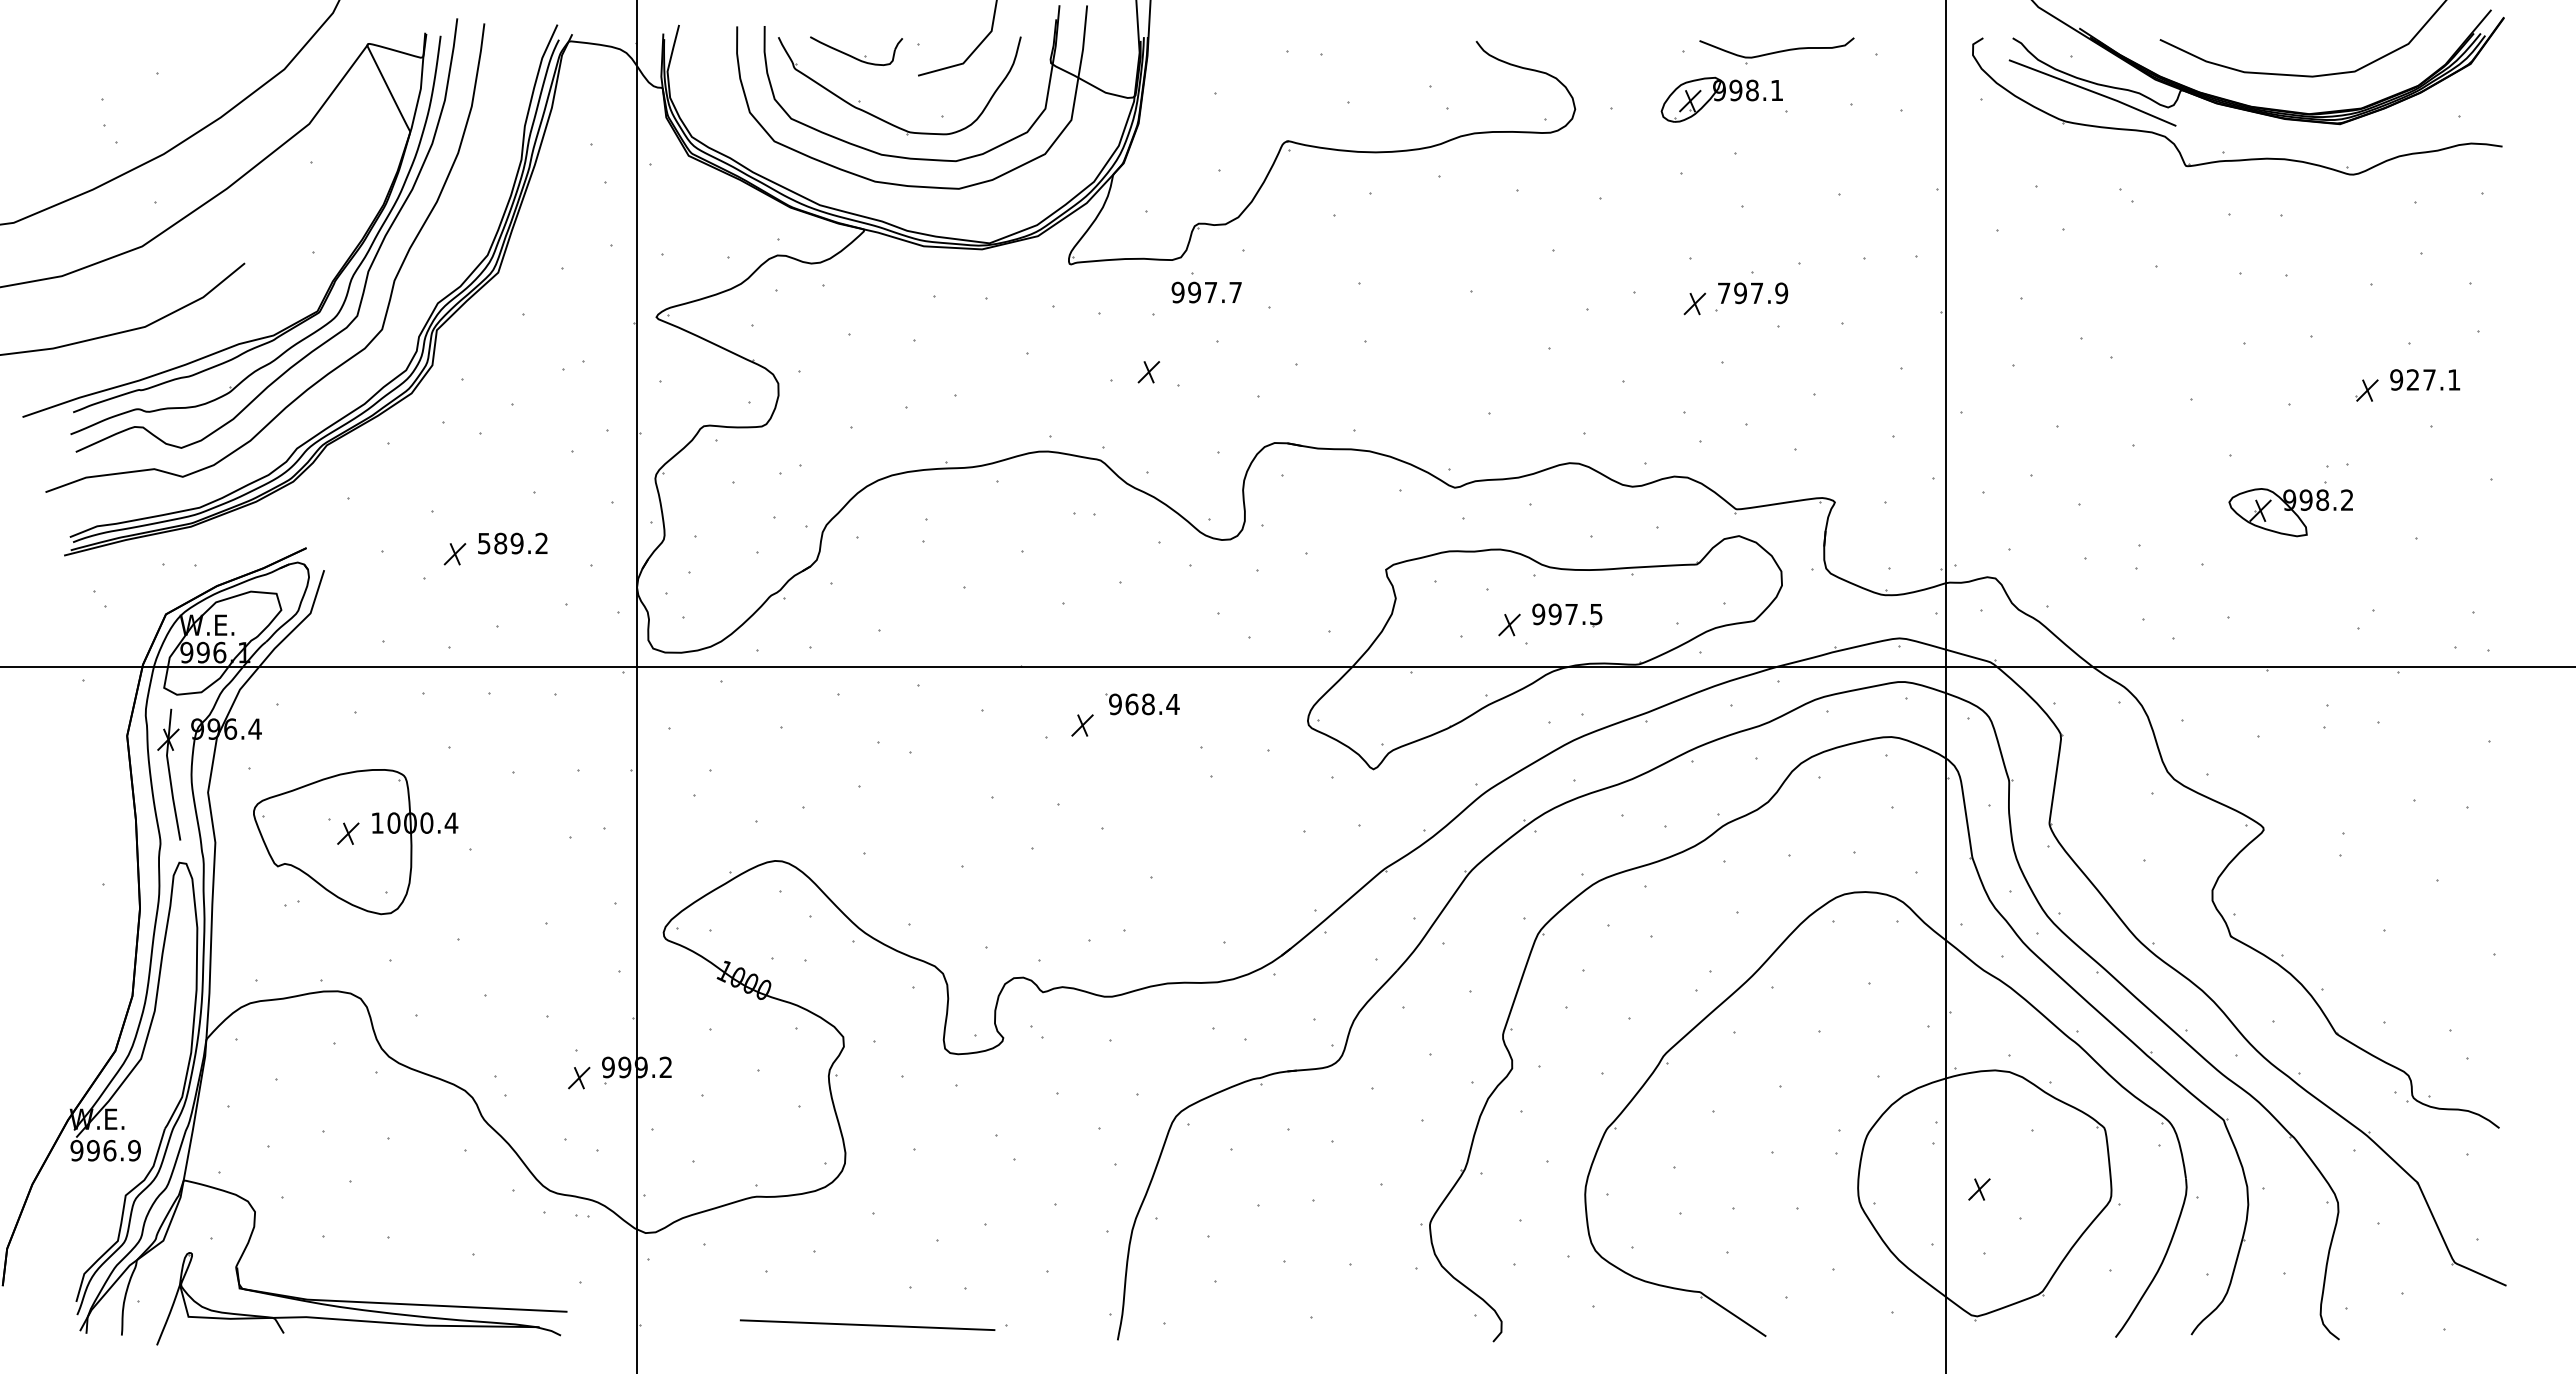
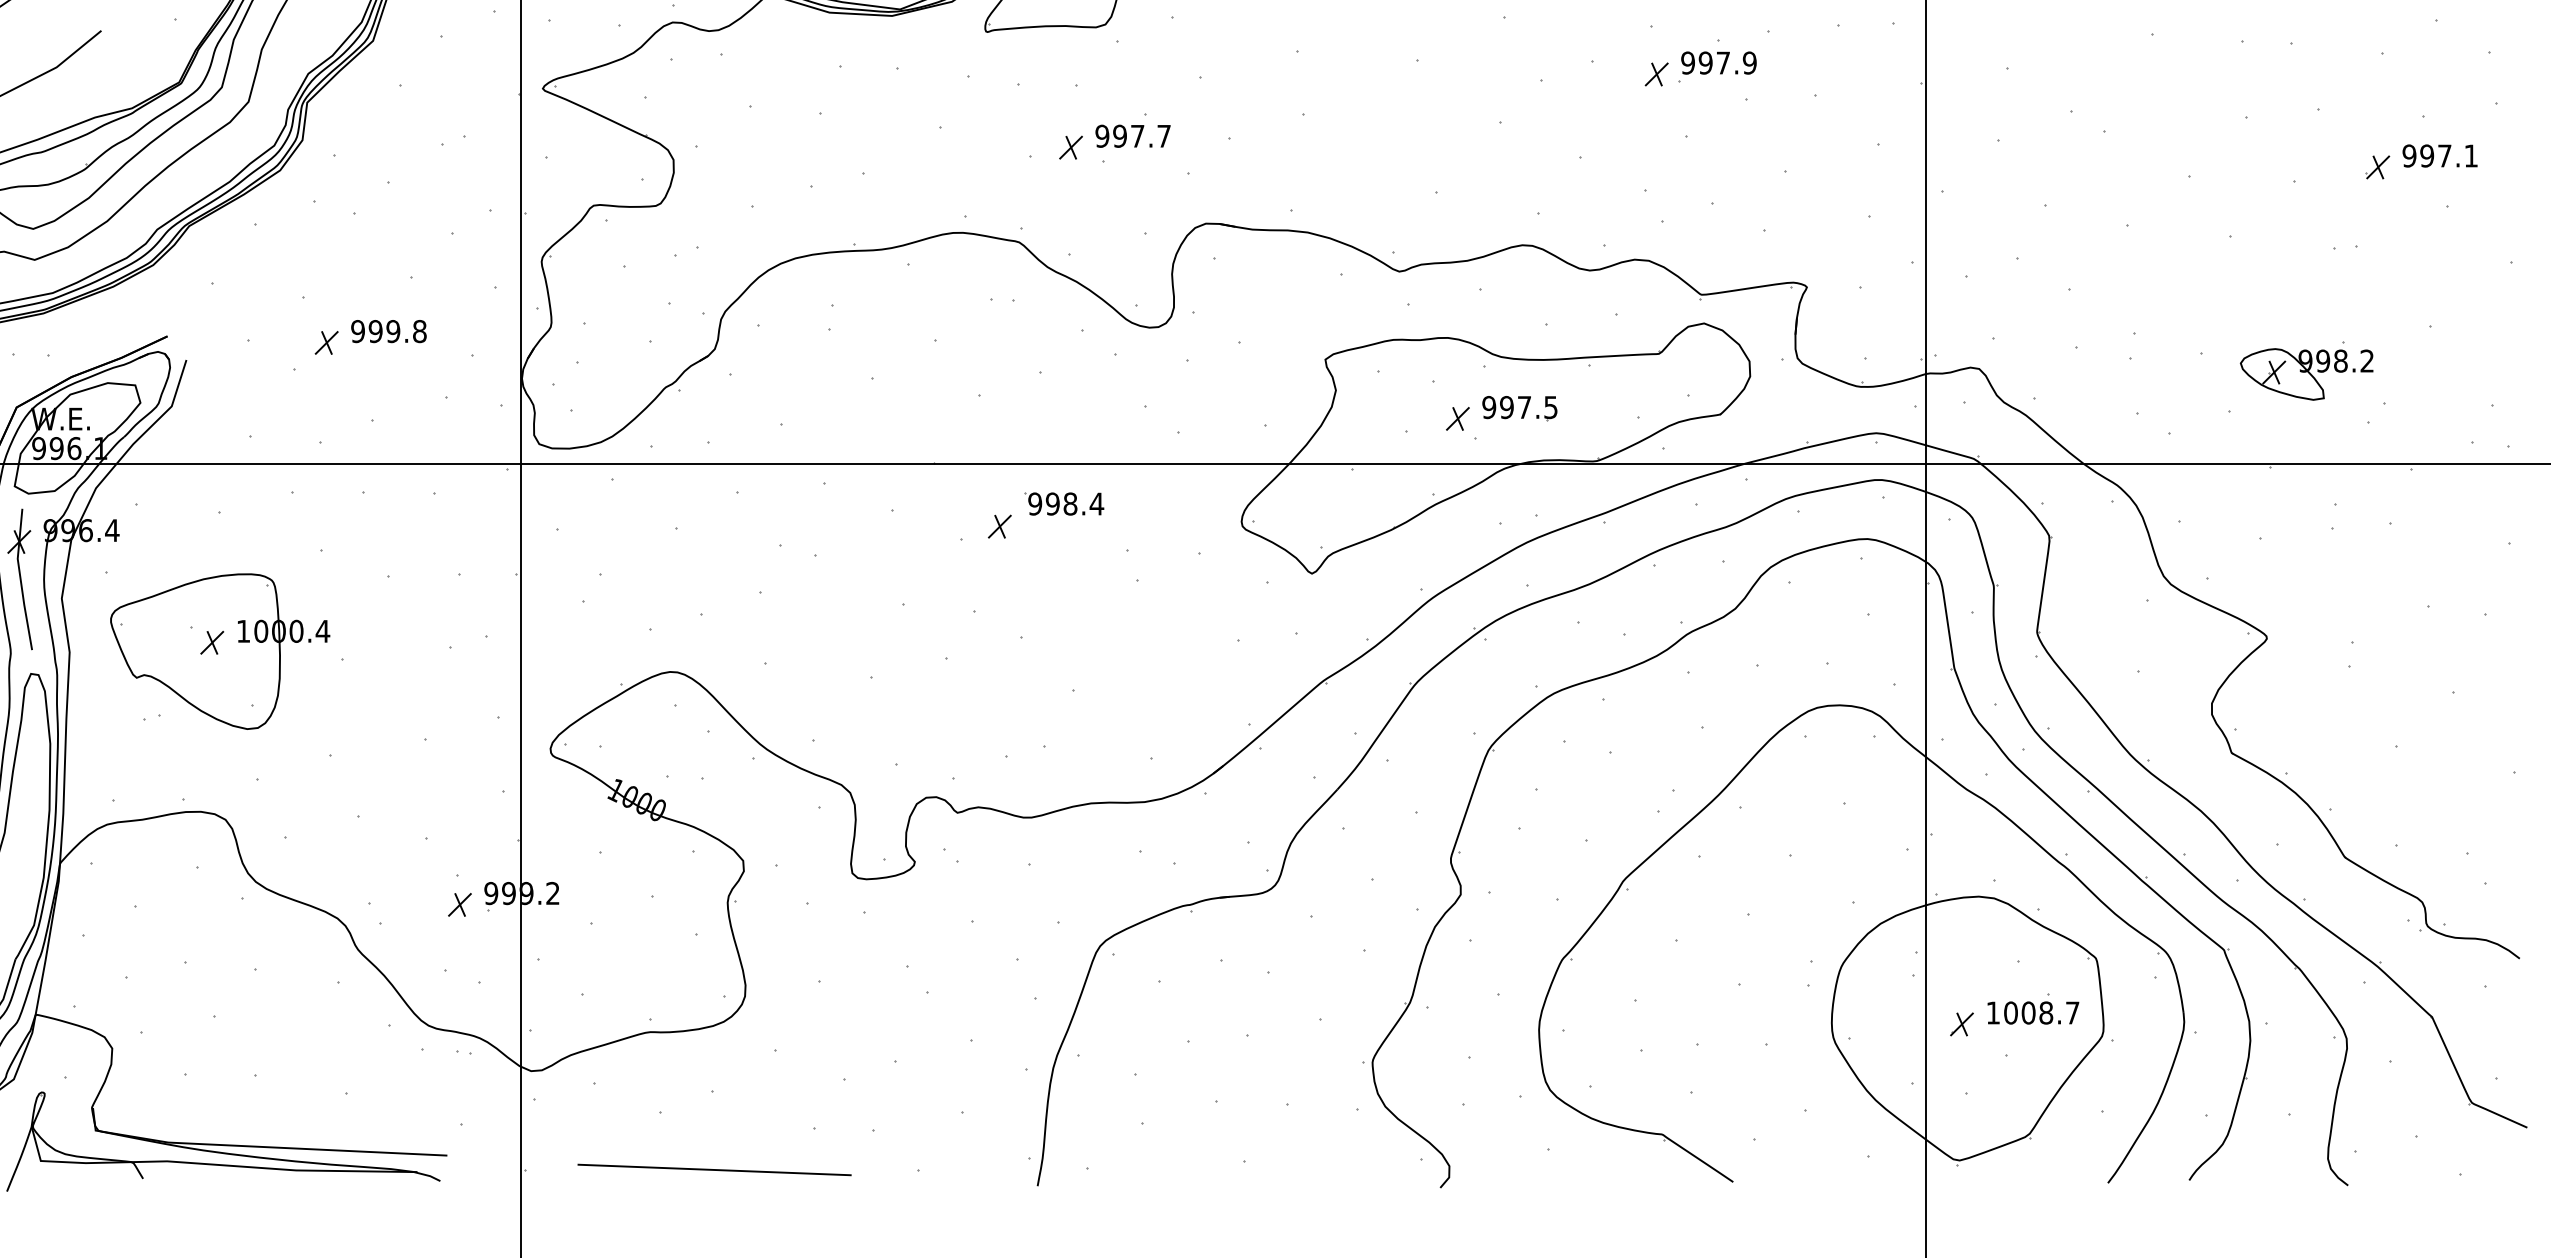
text: (1206, 292) -> (1132, 136), moved
text: (1723, 293) -> (1687, 63), 797.9 -> 997.9
text: (2412, 379) -> (2426, 155), 927.1 -> 997.1
part: (2290, 509) -> (2306, 371), moved
text: (512, 543) -> (388, 331), 589.2 -> 999.8
text: (1131, 704) -> (1052, 504), 968.4 -> 998.4
part: (2045, 1175) -> (2032, 1009), added
line: (867, 1324) -> (714, 1169), moved

